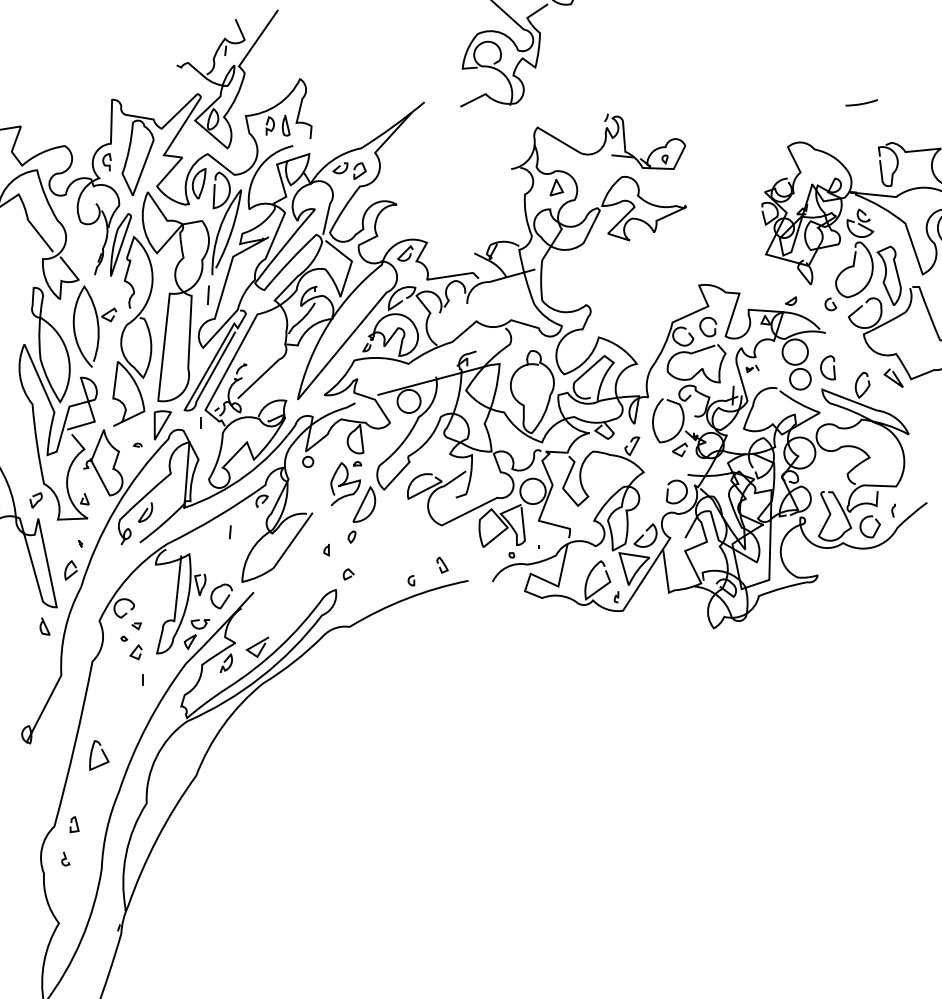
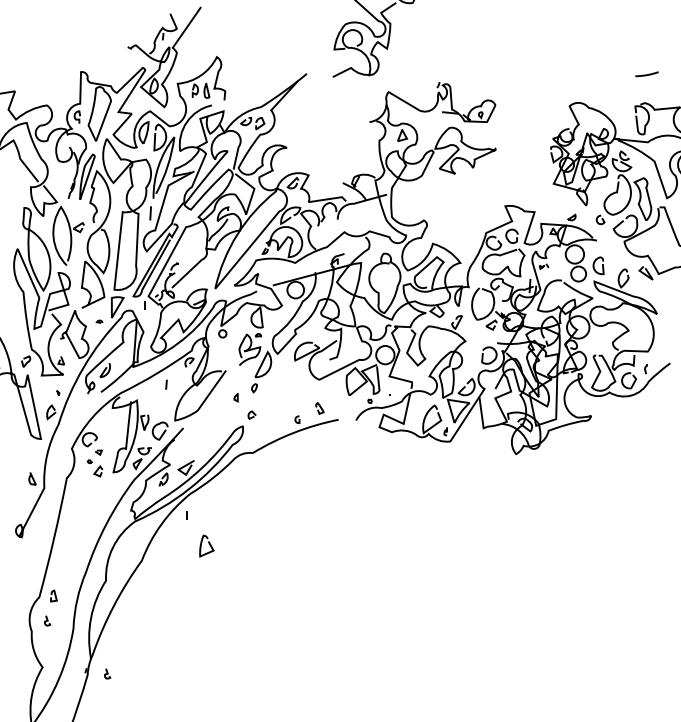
line: (861, 103) -> (646, 74), moved
curve: (44, 626) -> (32, 478), moved
line: (143, 680) -> (186, 515), moved
curve: (101, 751) -> (208, 543), moved
curve: (148, 931) -> (107, 673), added

